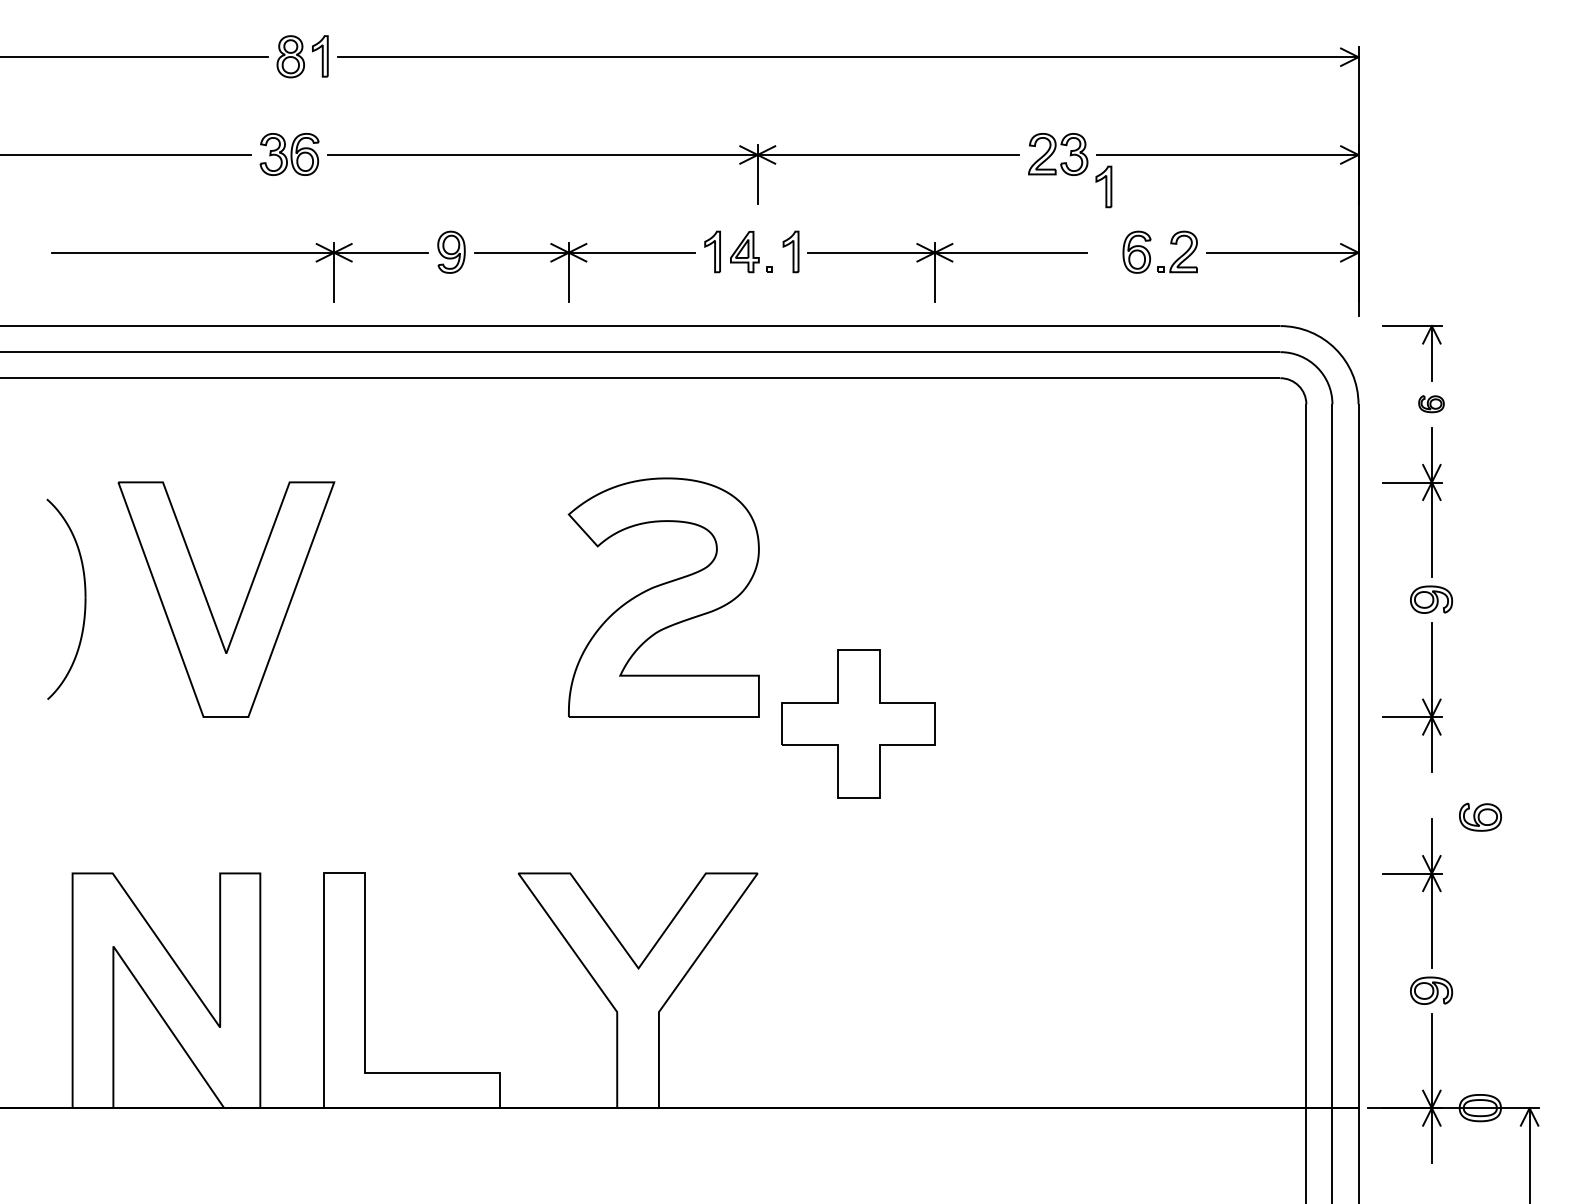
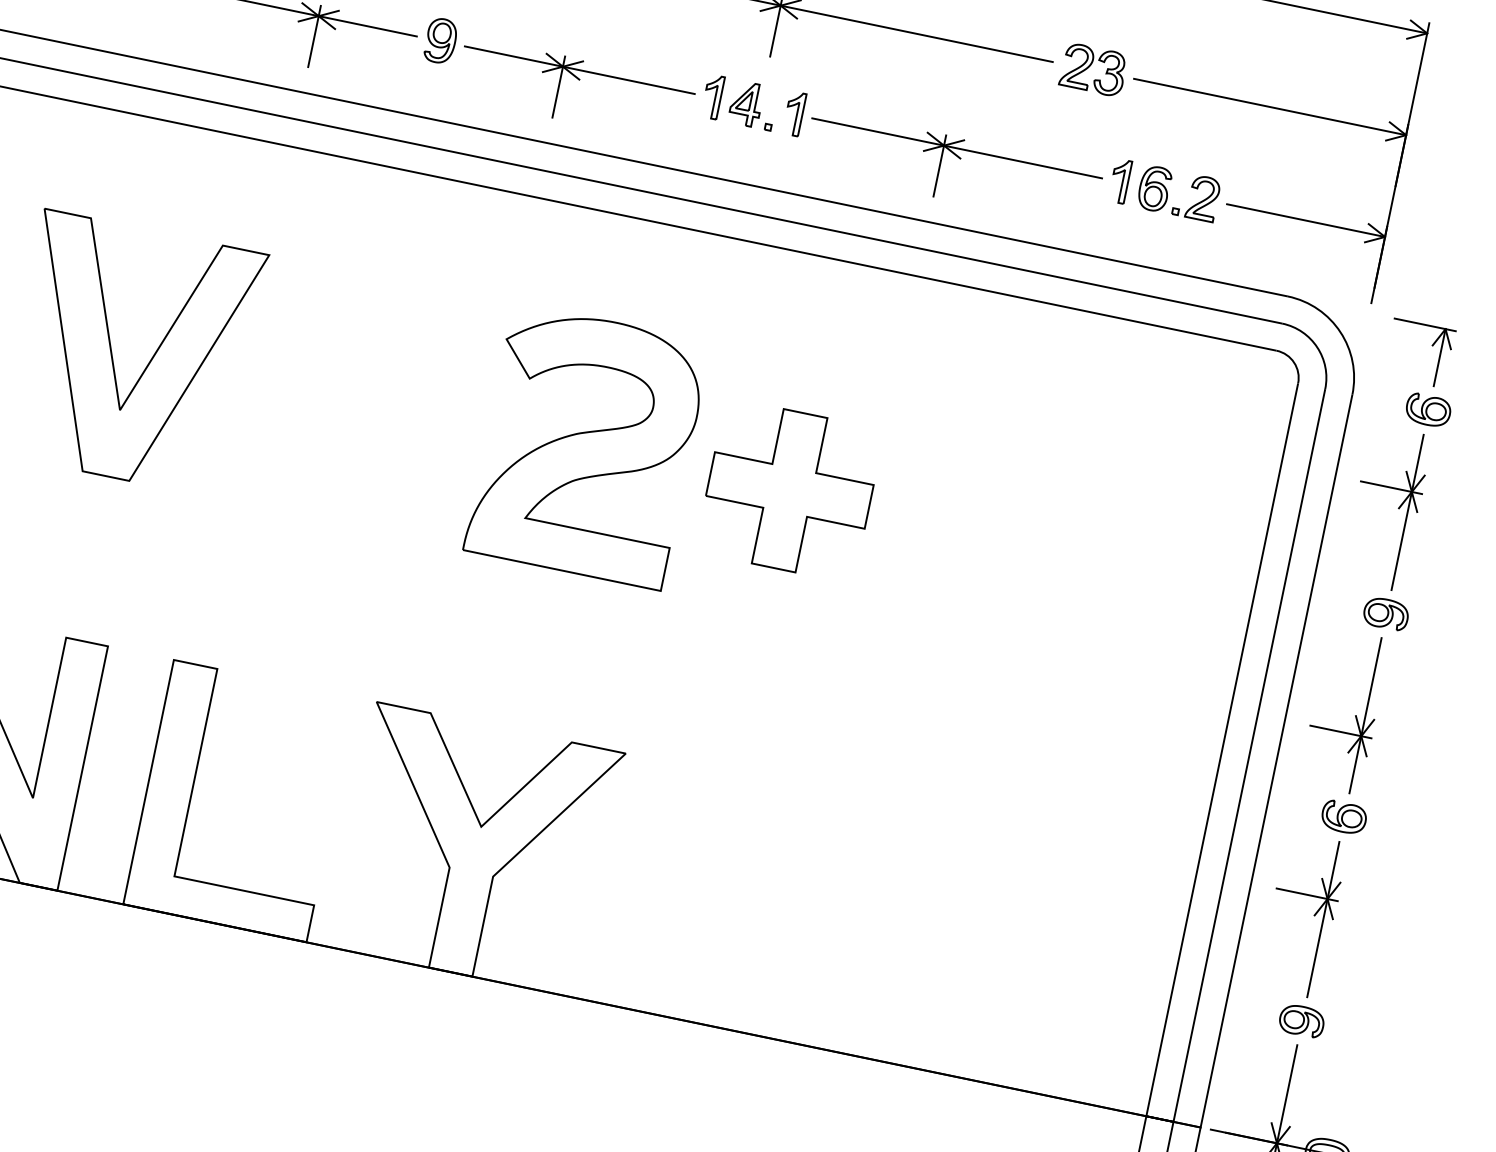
part: (1103, 186) -> (1119, 180), moved
part: (1431, 403) -> (1428, 409), size x1.67
part: (858, 723) -> (789, 490), moved
part: (1480, 816) -> (1344, 816), moved

